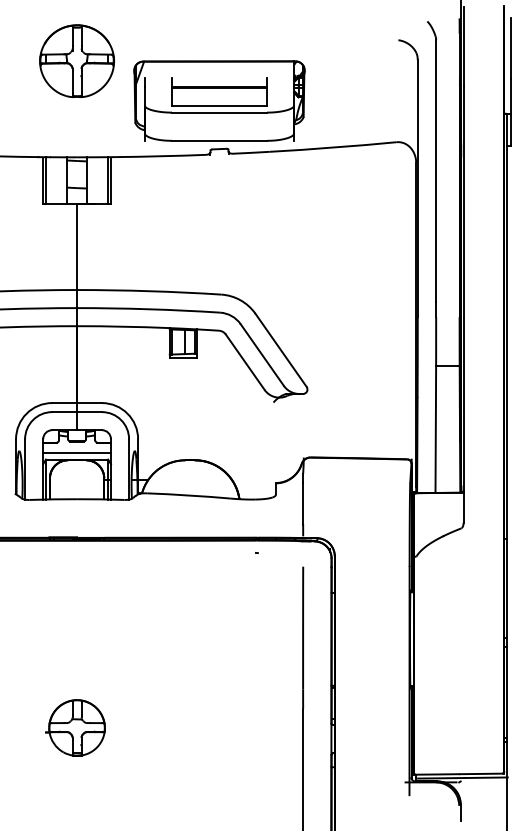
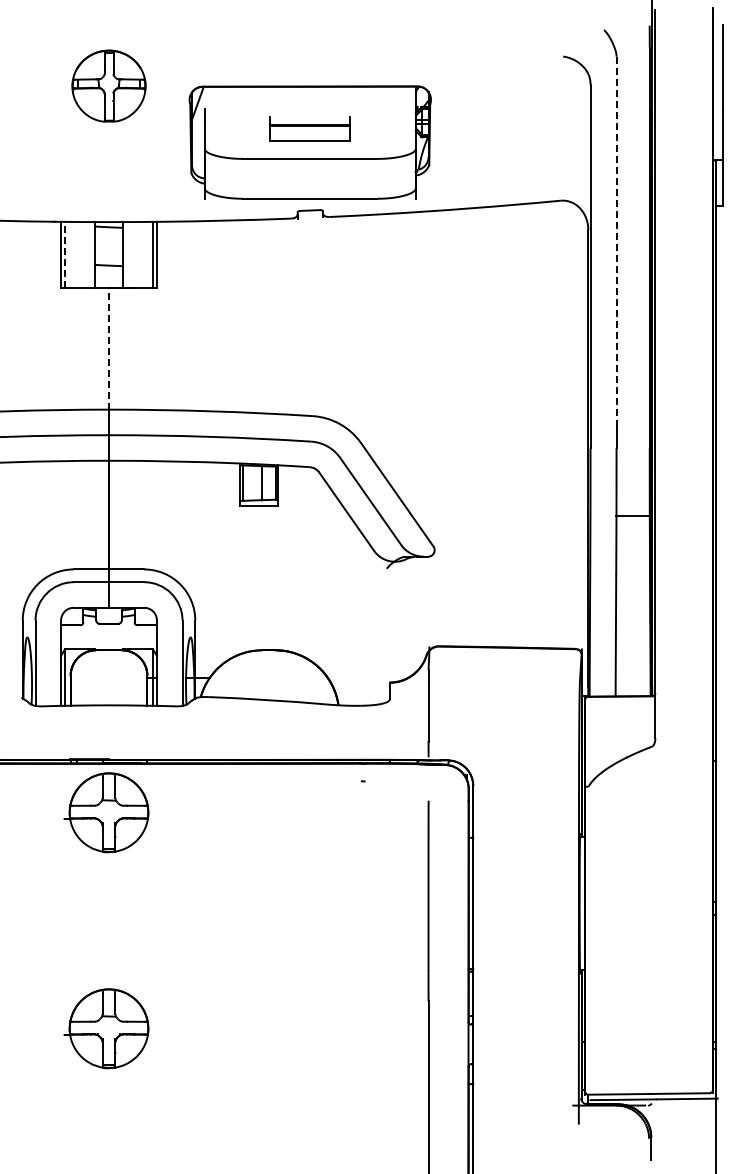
part: (76, 60) -> (108, 85), size x0.7
part: (218, 91) -> (309, 128), size x0.6
line: (436, 171) -> (616, 241), solid -> dashed
line: (46, 180) -> (65, 254), solid -> dashed
line: (77, 246) -> (109, 348), solid -> dashed
line: (76, 452) -> (108, 639), removed
part: (75, 575) -> (106, 812), added

